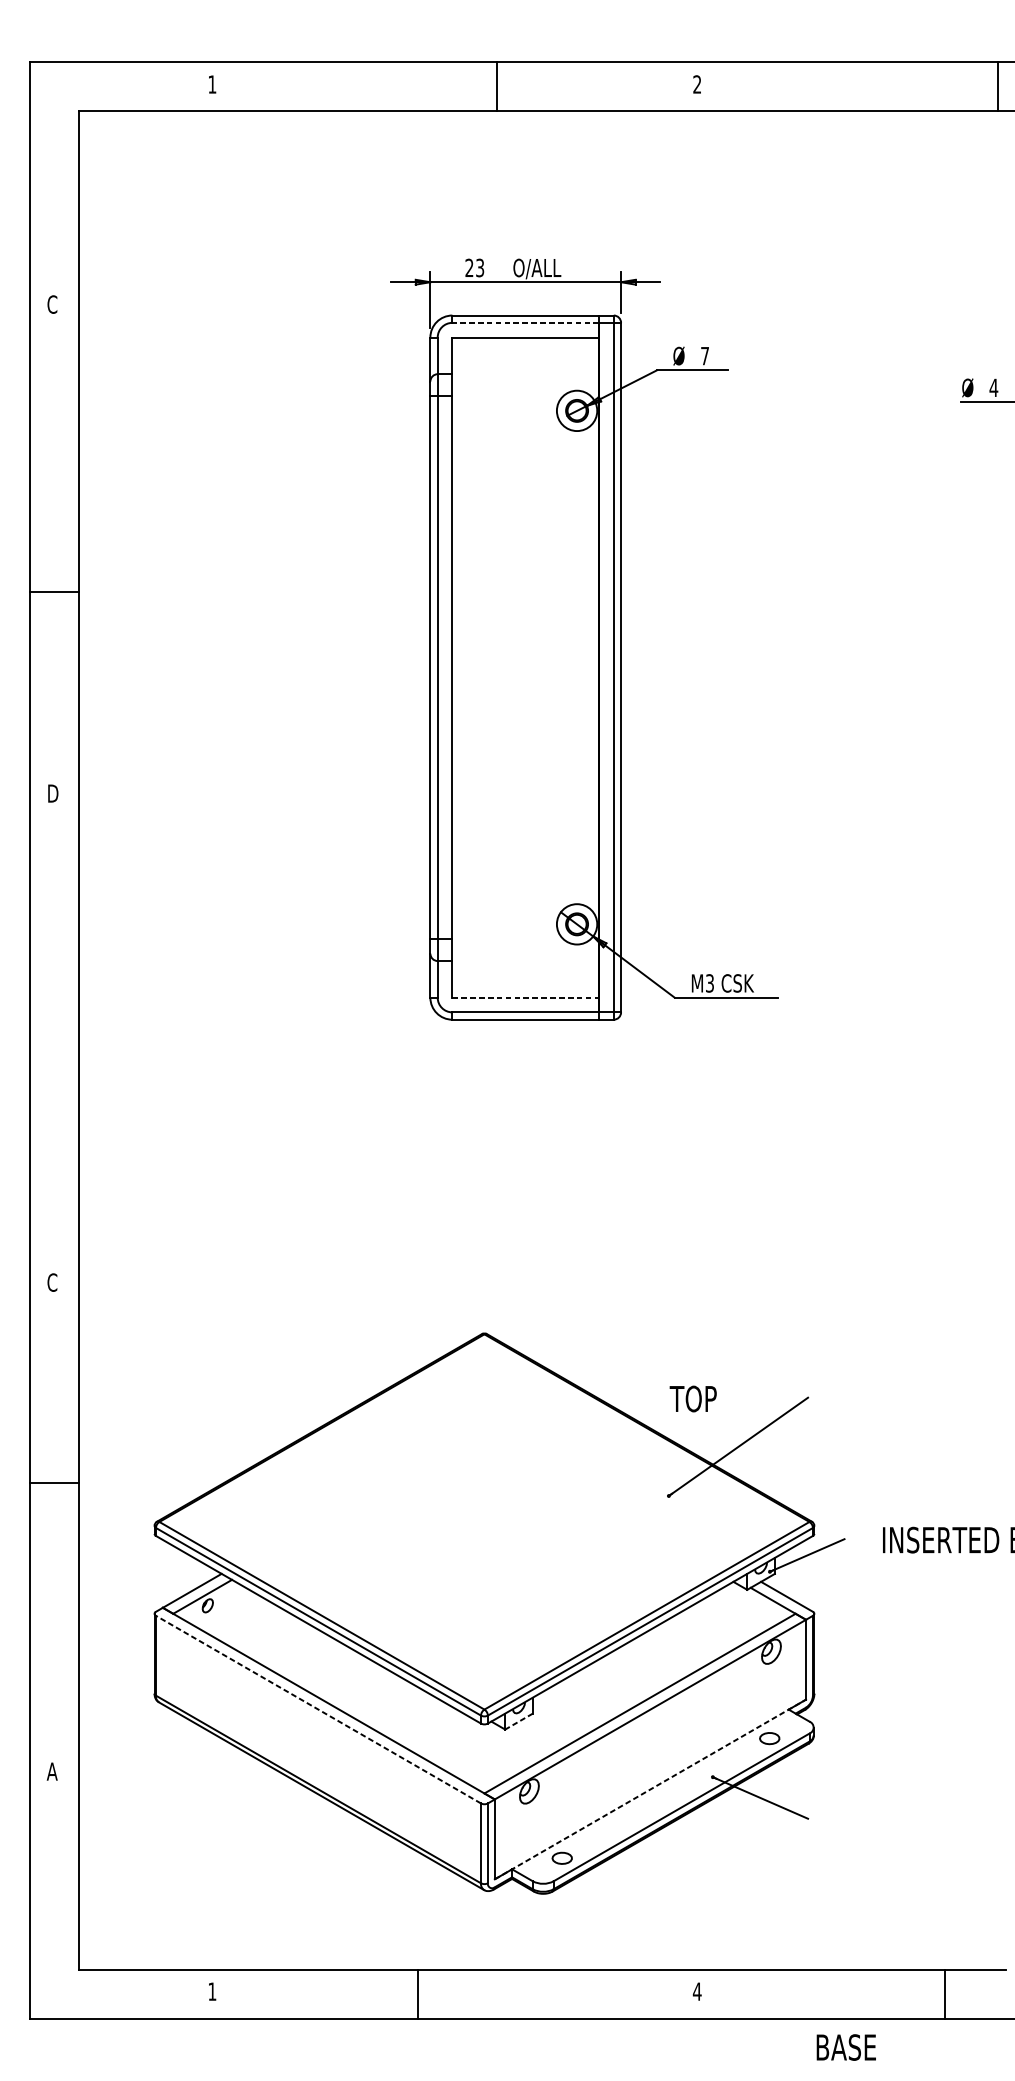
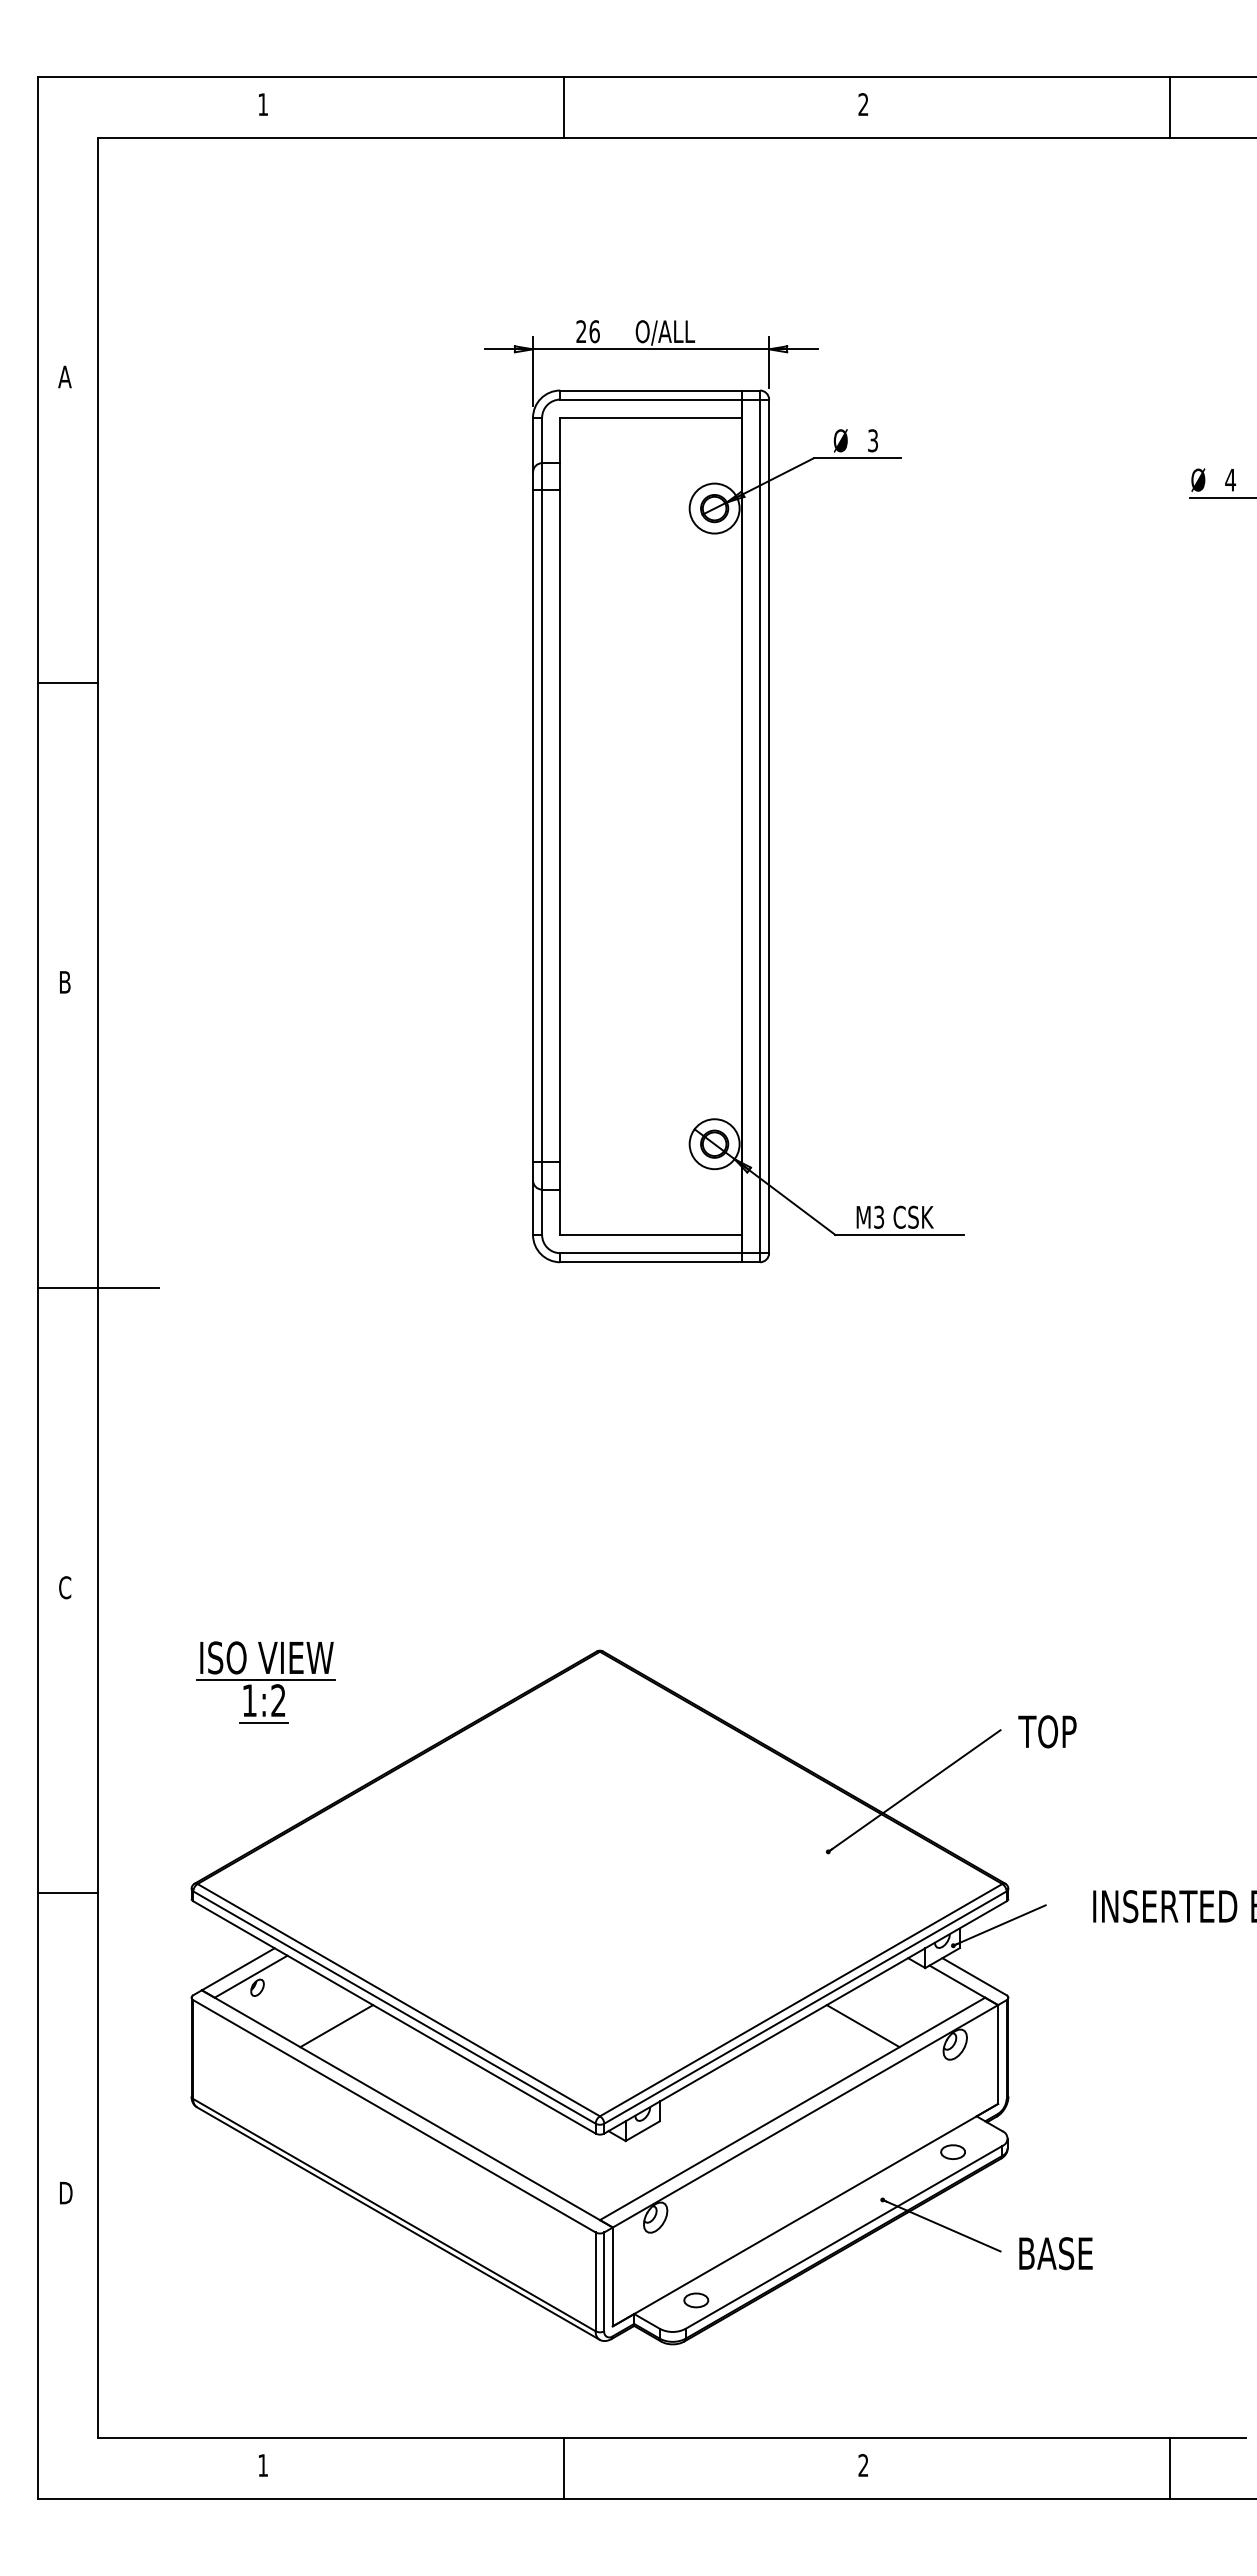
line: (496, 86) -> (564, 107), moved
line: (997, 86) -> (1169, 107), moved
text: (480, 267) -> (594, 331), 23 -> 26
text: (51, 304) -> (64, 376), C -> A
line: (526, 322) -> (651, 399), dashed -> solid
text: (704, 355) -> (872, 440), 7 -> 3
line: (54, 591) -> (67, 682), moved
text: (54, 793) -> (67, 982), D -> B
line: (526, 998) -> (651, 1235), dashed -> solid
line: (78, 1040) -> (97, 1288), added
part: (214, 1359) -> (265, 1682), added
text: (693, 1398) -> (1047, 1731), moved
line: (54, 1482) -> (67, 1893), moved
line: (271, 1637) -> (336, 2026), added
line: (696, 1637) -> (862, 2026), added
line: (318, 1709) -> (394, 2116), dashed -> solid
line: (518, 1721) -> (642, 2131), dashed -> solid
text: (52, 1771) -> (65, 2192), A -> D
line: (650, 1788) -> (805, 2214), dashed -> solid
text: (697, 1991) -> (863, 2465), 4 -> 2
line: (417, 1994) -> (564, 2468), moved
text: (845, 2047) -> (1055, 2253), moved

